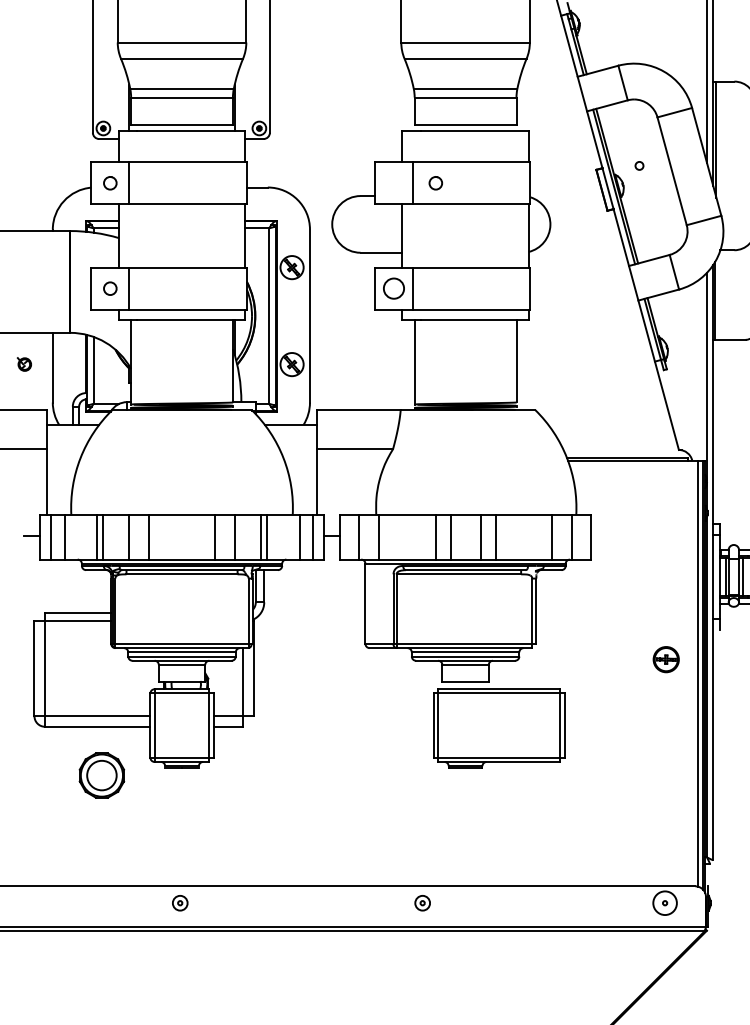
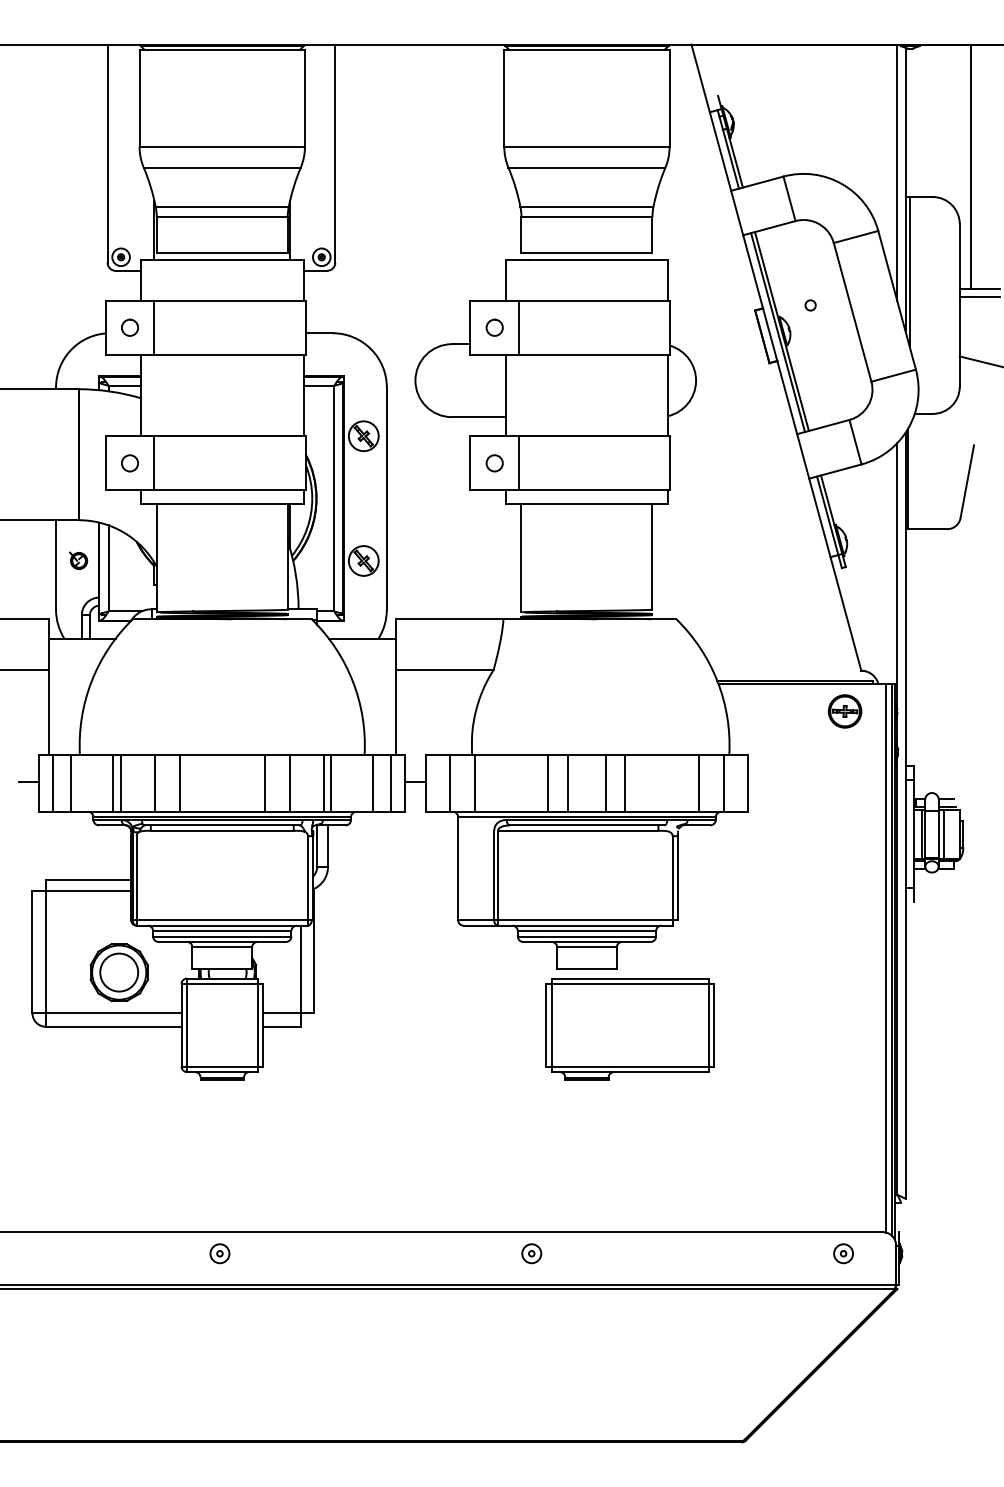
circle: (435, 183) -> (494, 327), moved
circle: (393, 288) -> (494, 463), size x0.62
part: (24, 364) -> (78, 560), moved
part: (665, 659) -> (844, 711), moved
part: (101, 775) -> (118, 972), moved
circle: (665, 903) -> (843, 1253), size x0.62

